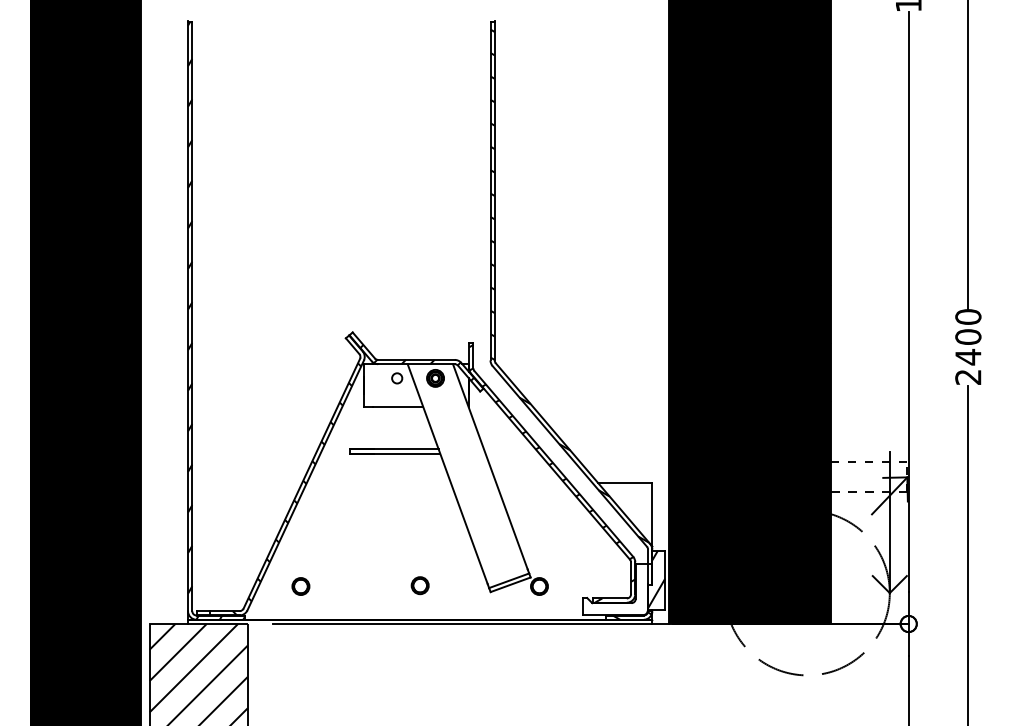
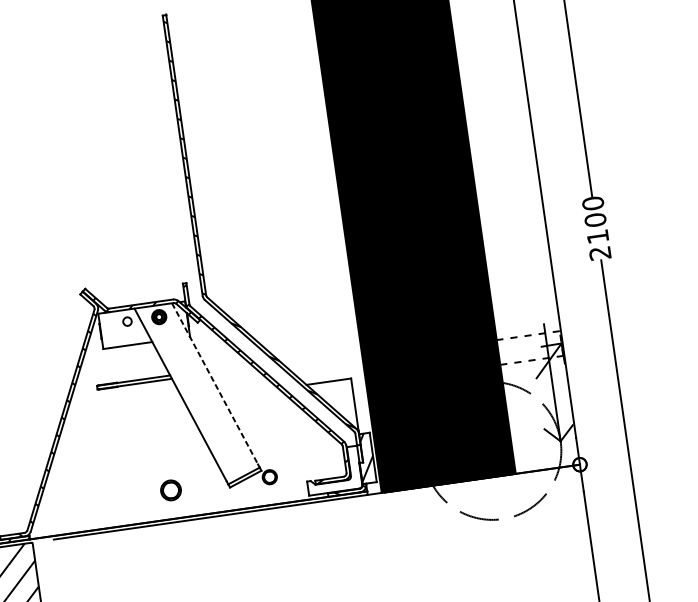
text: (968, 356) -> (597, 236), 2400 -> 2100
line: (490, 467) -> (215, 384), solid -> dashed
part: (419, 585) -> (170, 490), size x1.4
circle: (300, 586) -> (71, 505), removed

